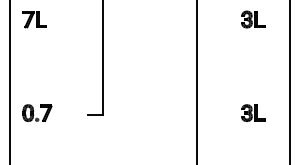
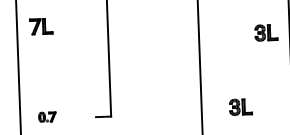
part: (253, 19) -> (266, 32), moved
part: (37, 112) -> (47, 116), size x0.6
part: (253, 112) -> (241, 106), moved

